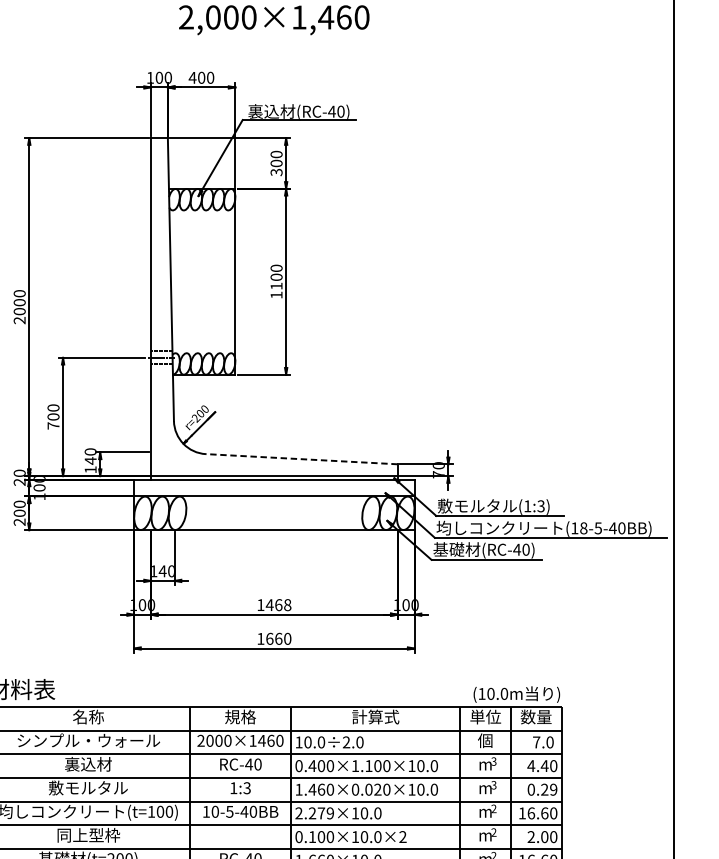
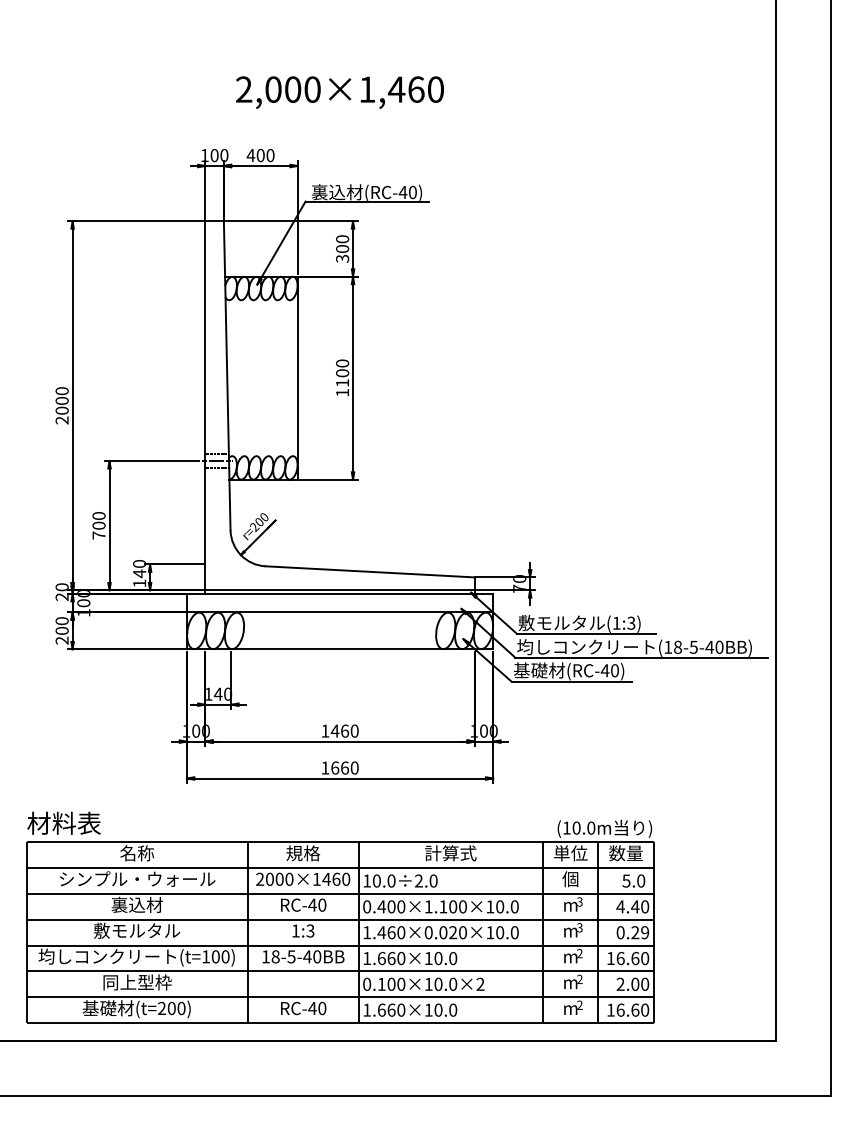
line: (302, 458) -> (370, 571), dashed -> solid
text: (287, 605) -> (354, 731), 1468 -> 1460
text: (536, 741) -> (626, 880), 7.0 -> 5.0
text: (215, 811) -> (275, 956), 10-5-40BB -> 18-5-40BB
text: (314, 813) -> (384, 958), 2.279×10.0 -> 1.660×10.0

